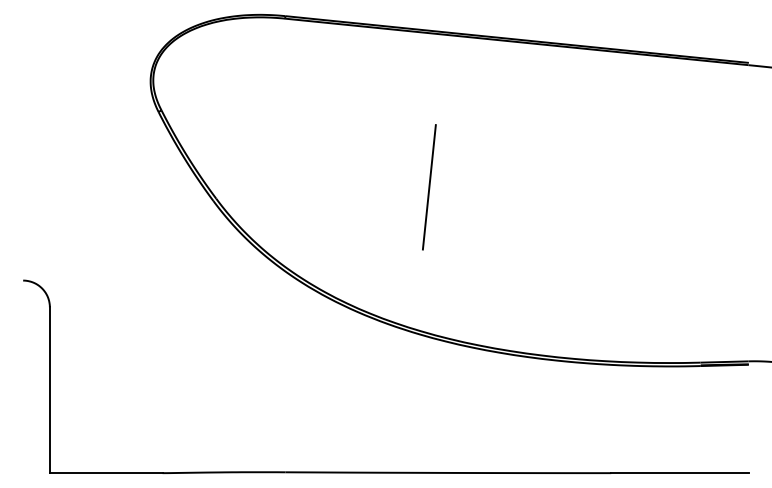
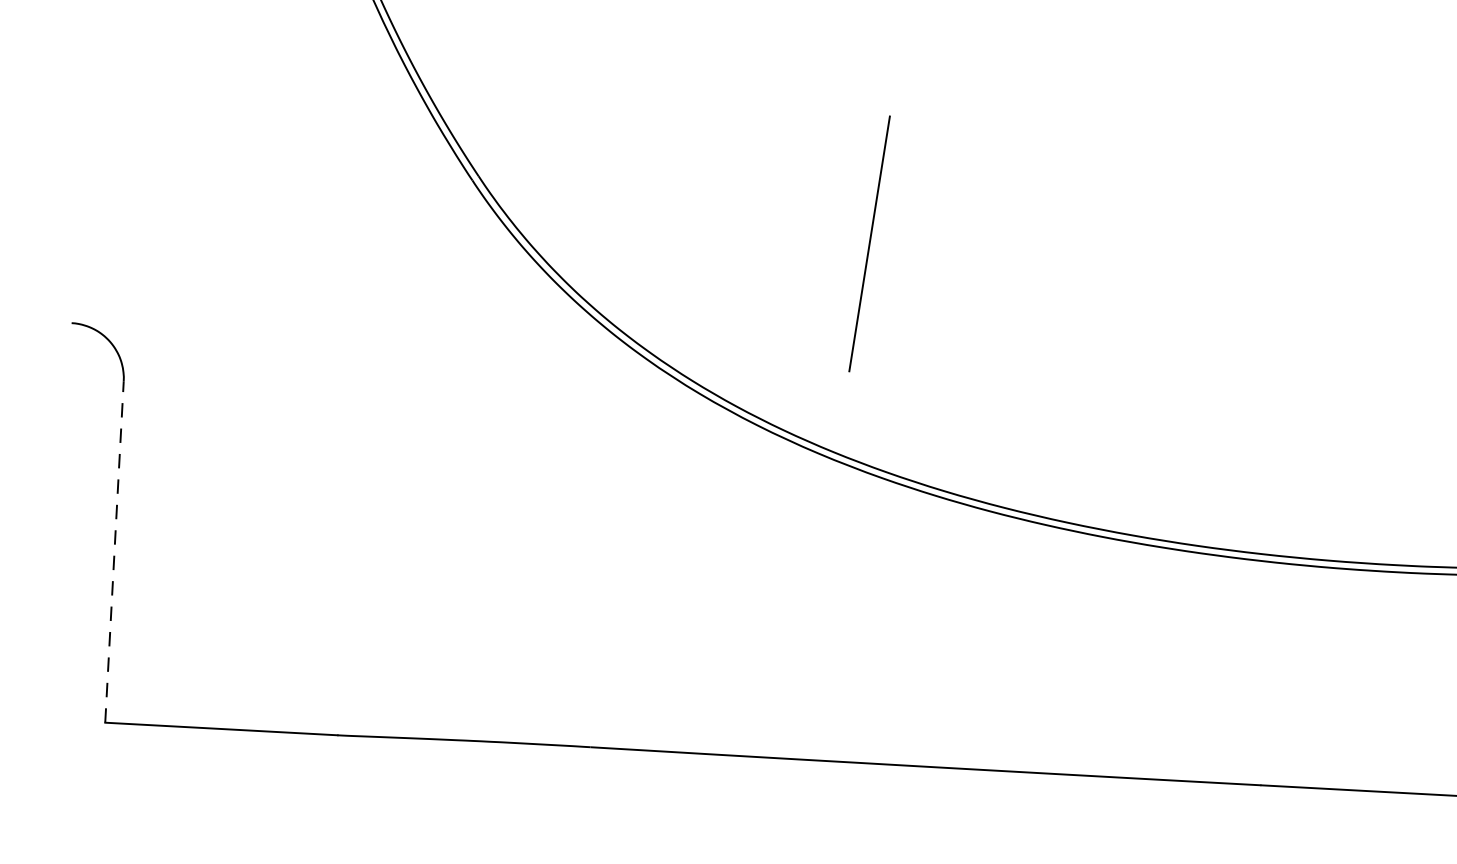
line: (429, 187) -> (869, 244), moved
line: (49, 390) -> (113, 552), solid -> dashed

